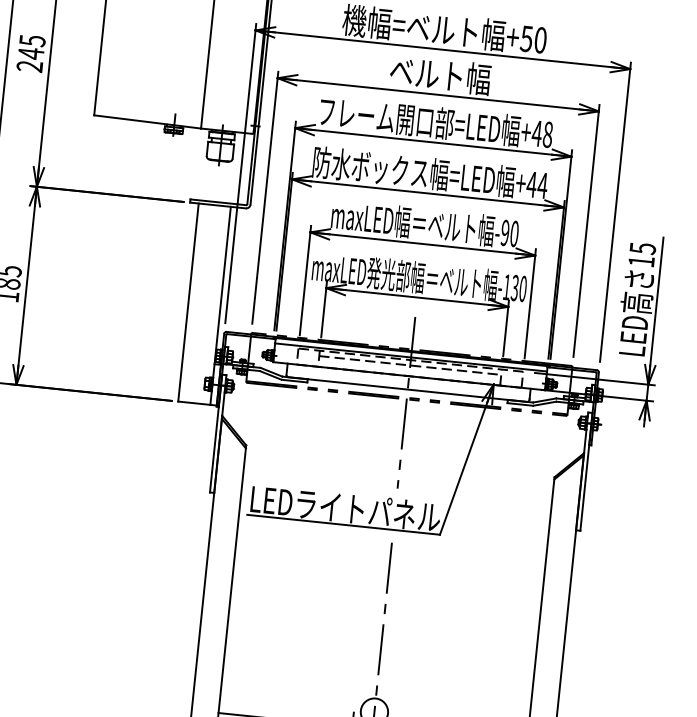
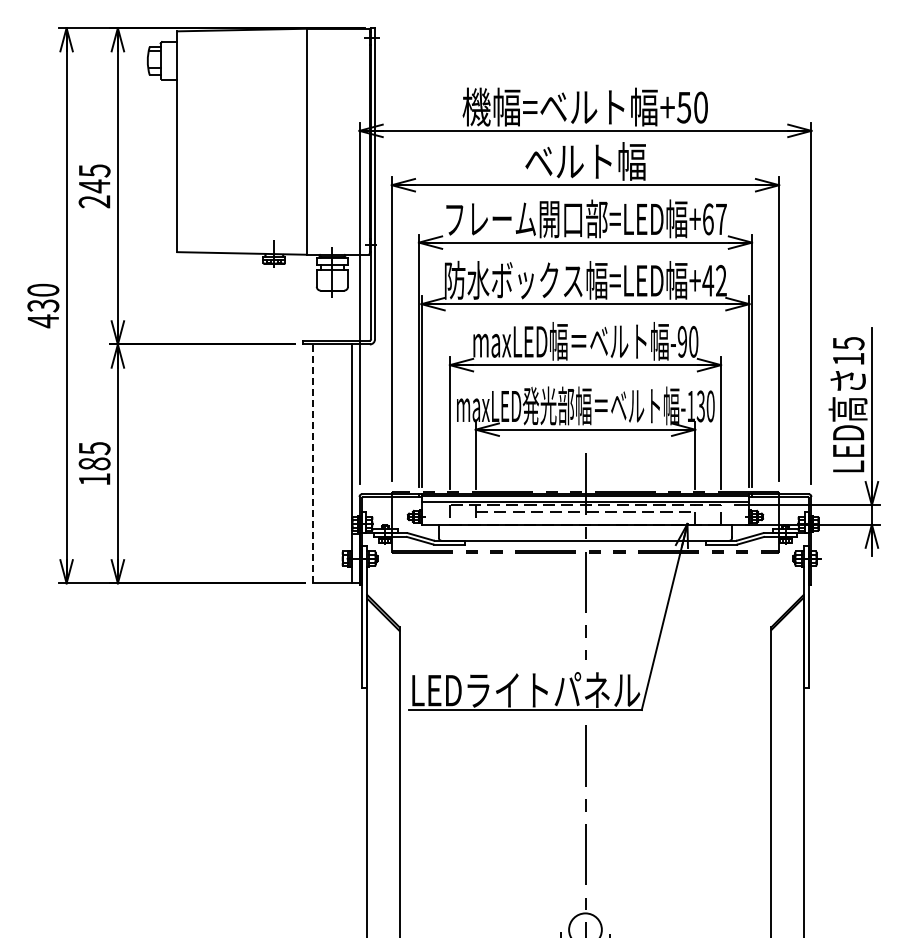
text: (542, 134) -> (714, 219), +48 -> +67
text: (542, 185) -> (721, 280), +44 -> +42
line: (188, 302) -> (313, 463), solid -> dashed

